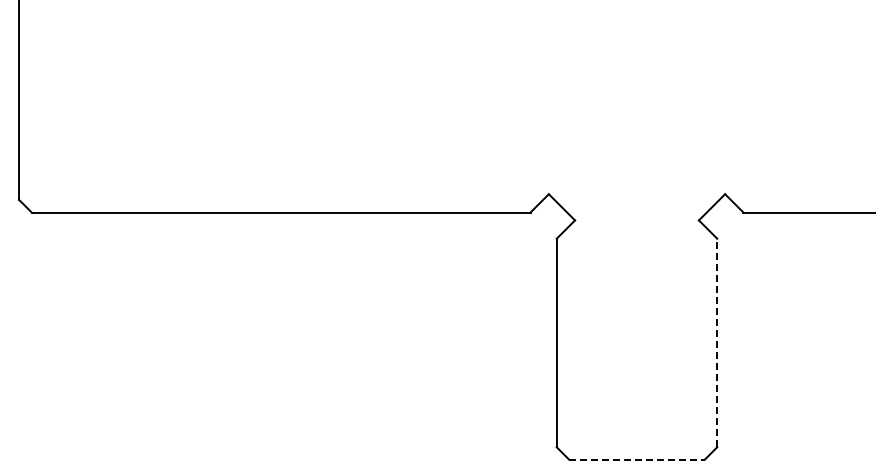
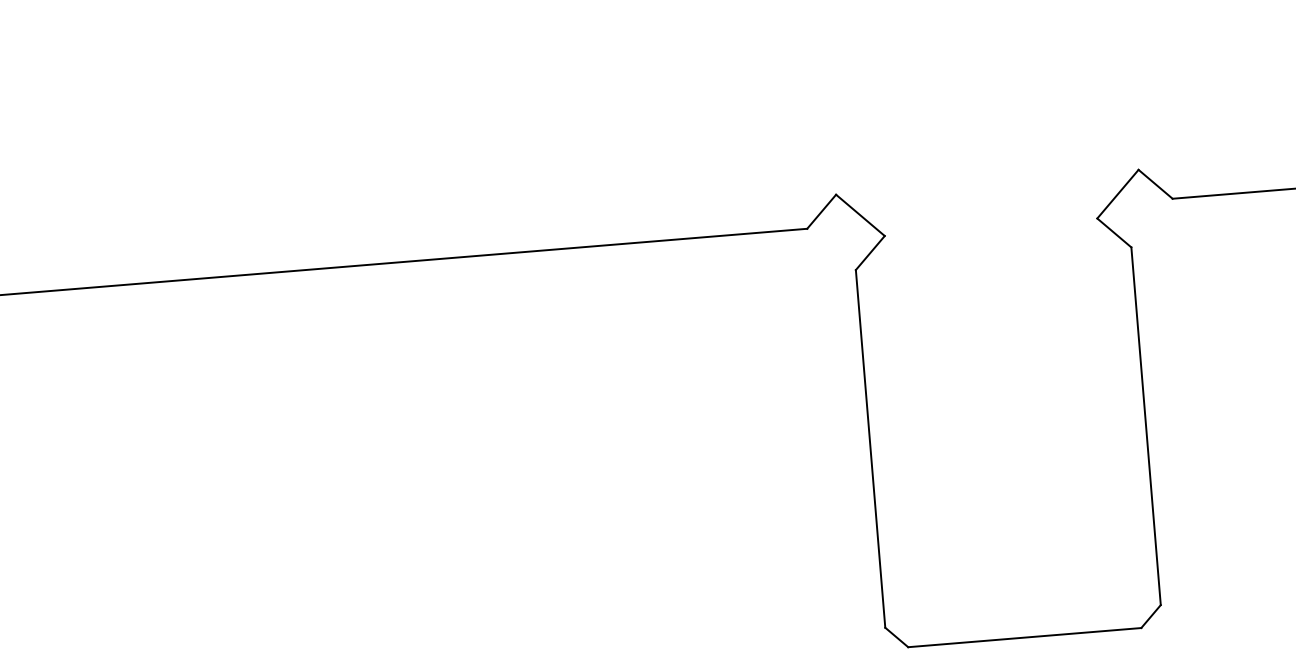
line: (717, 342) -> (1146, 425), dashed -> solid
line: (637, 459) -> (1025, 637), dashed -> solid

